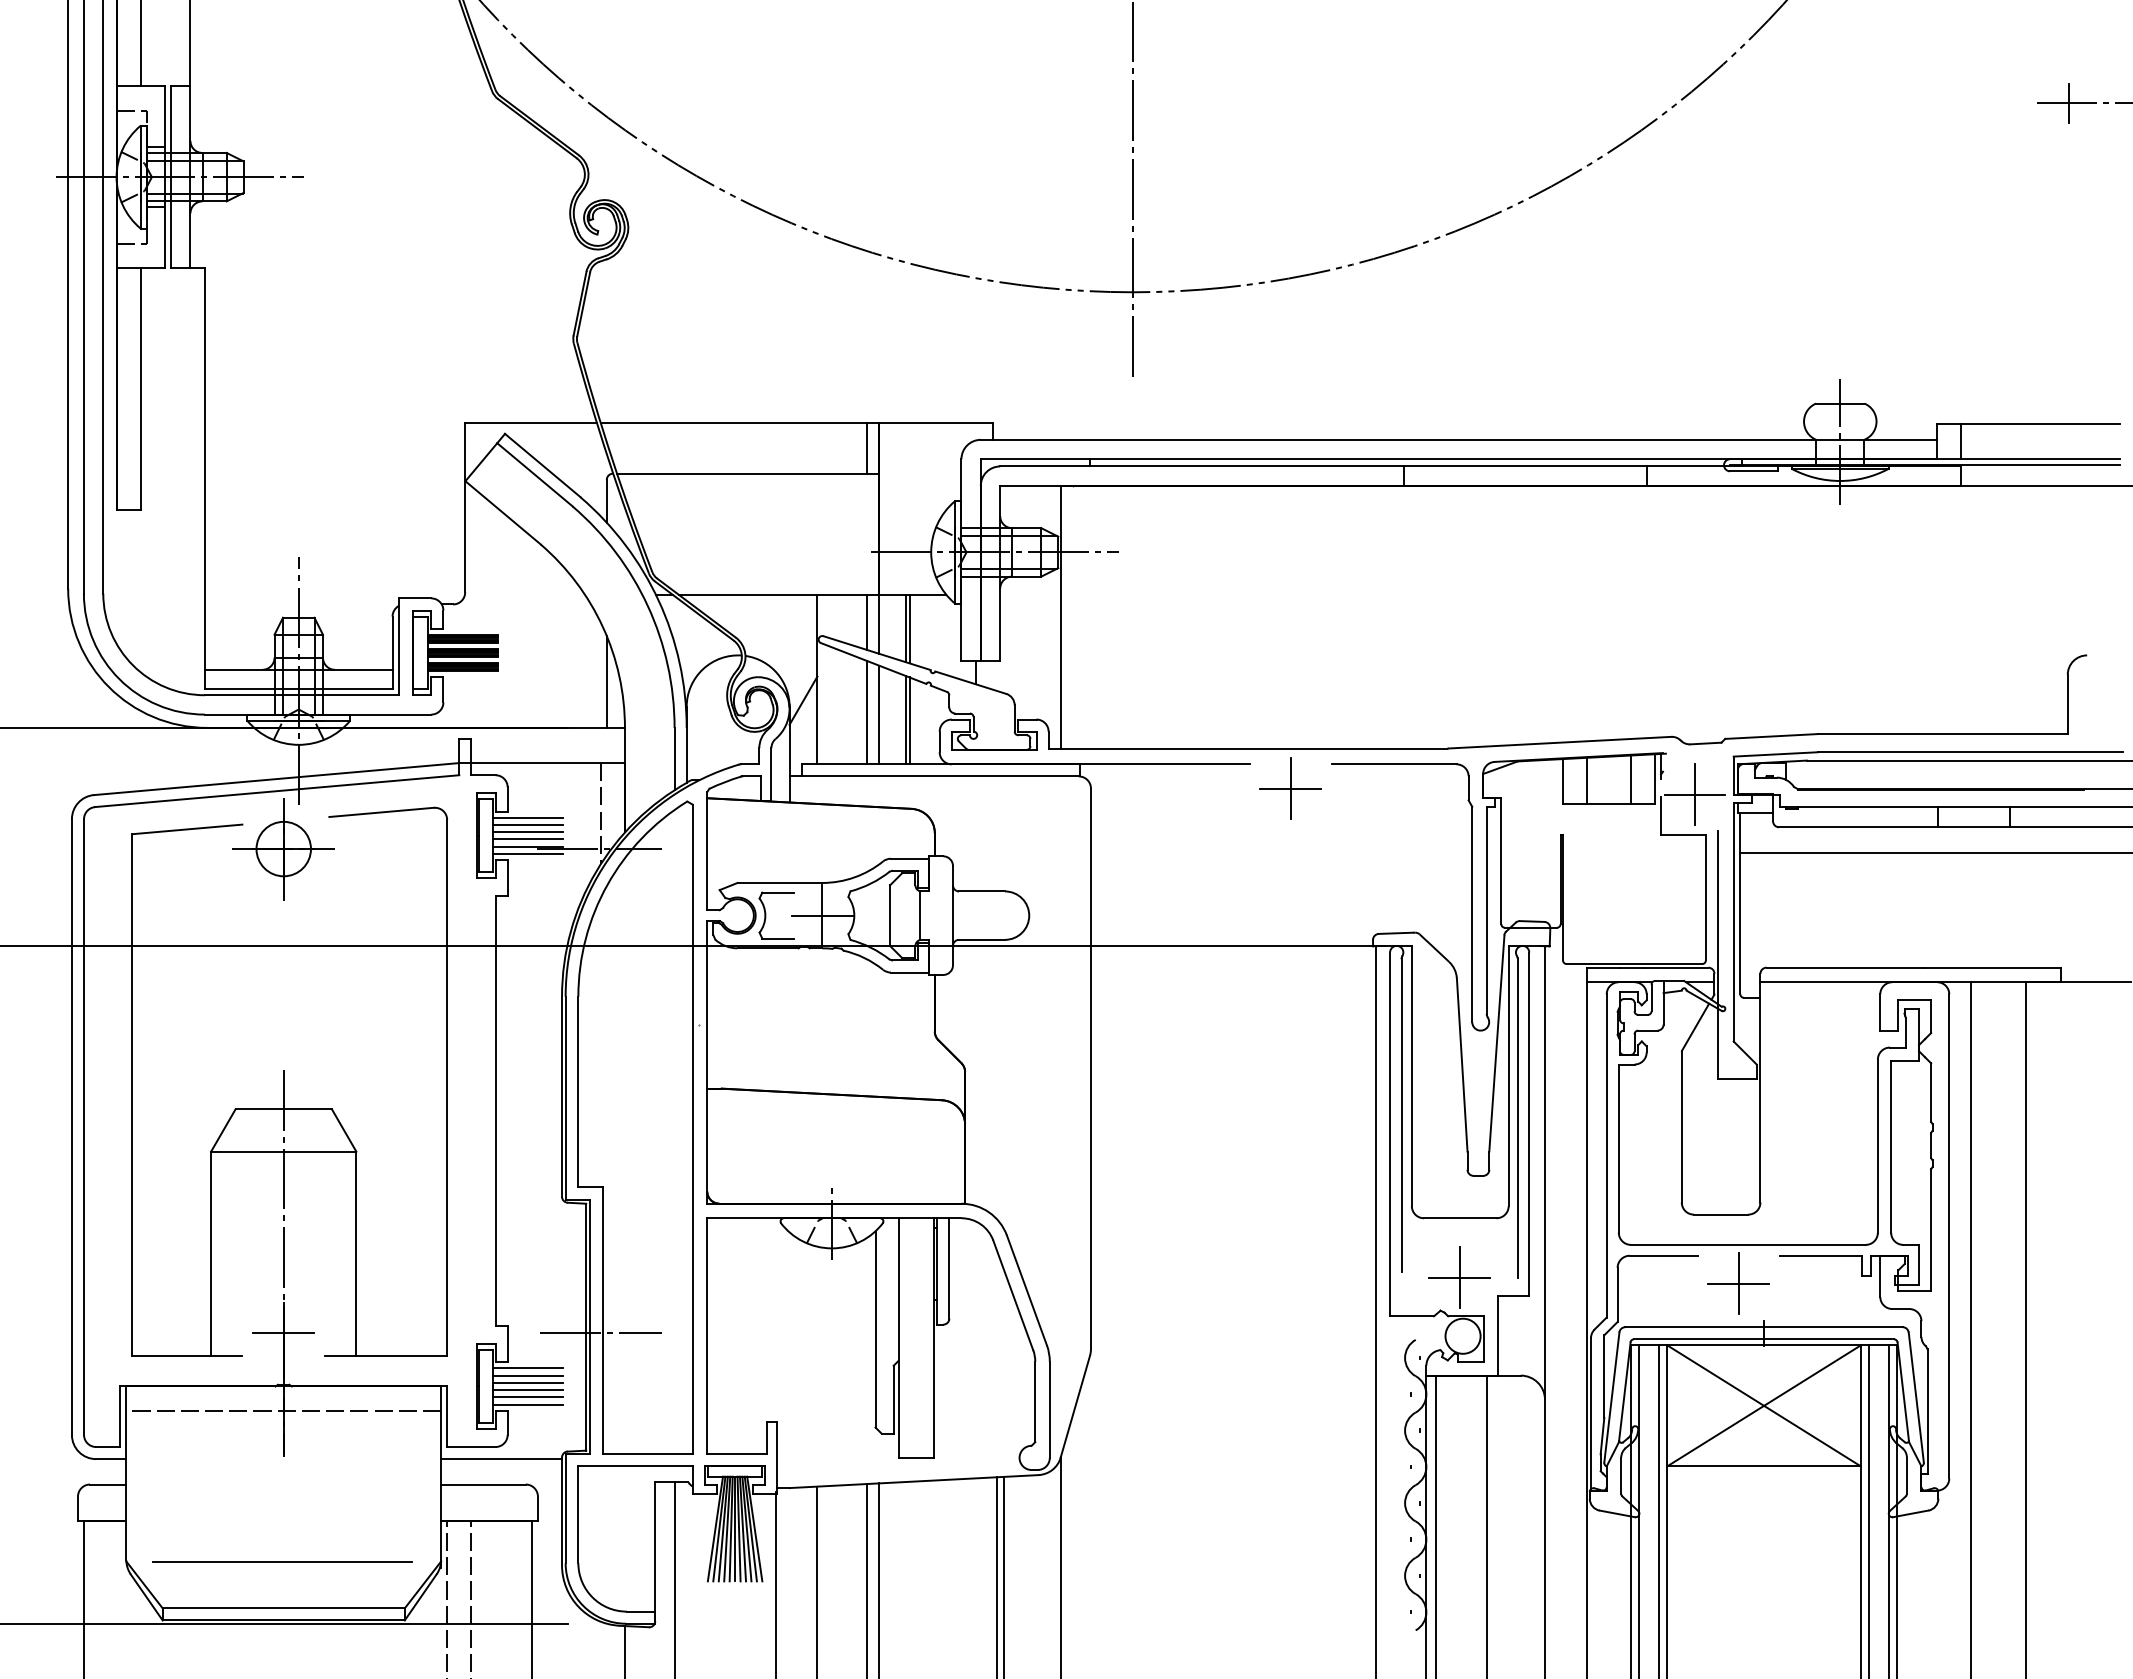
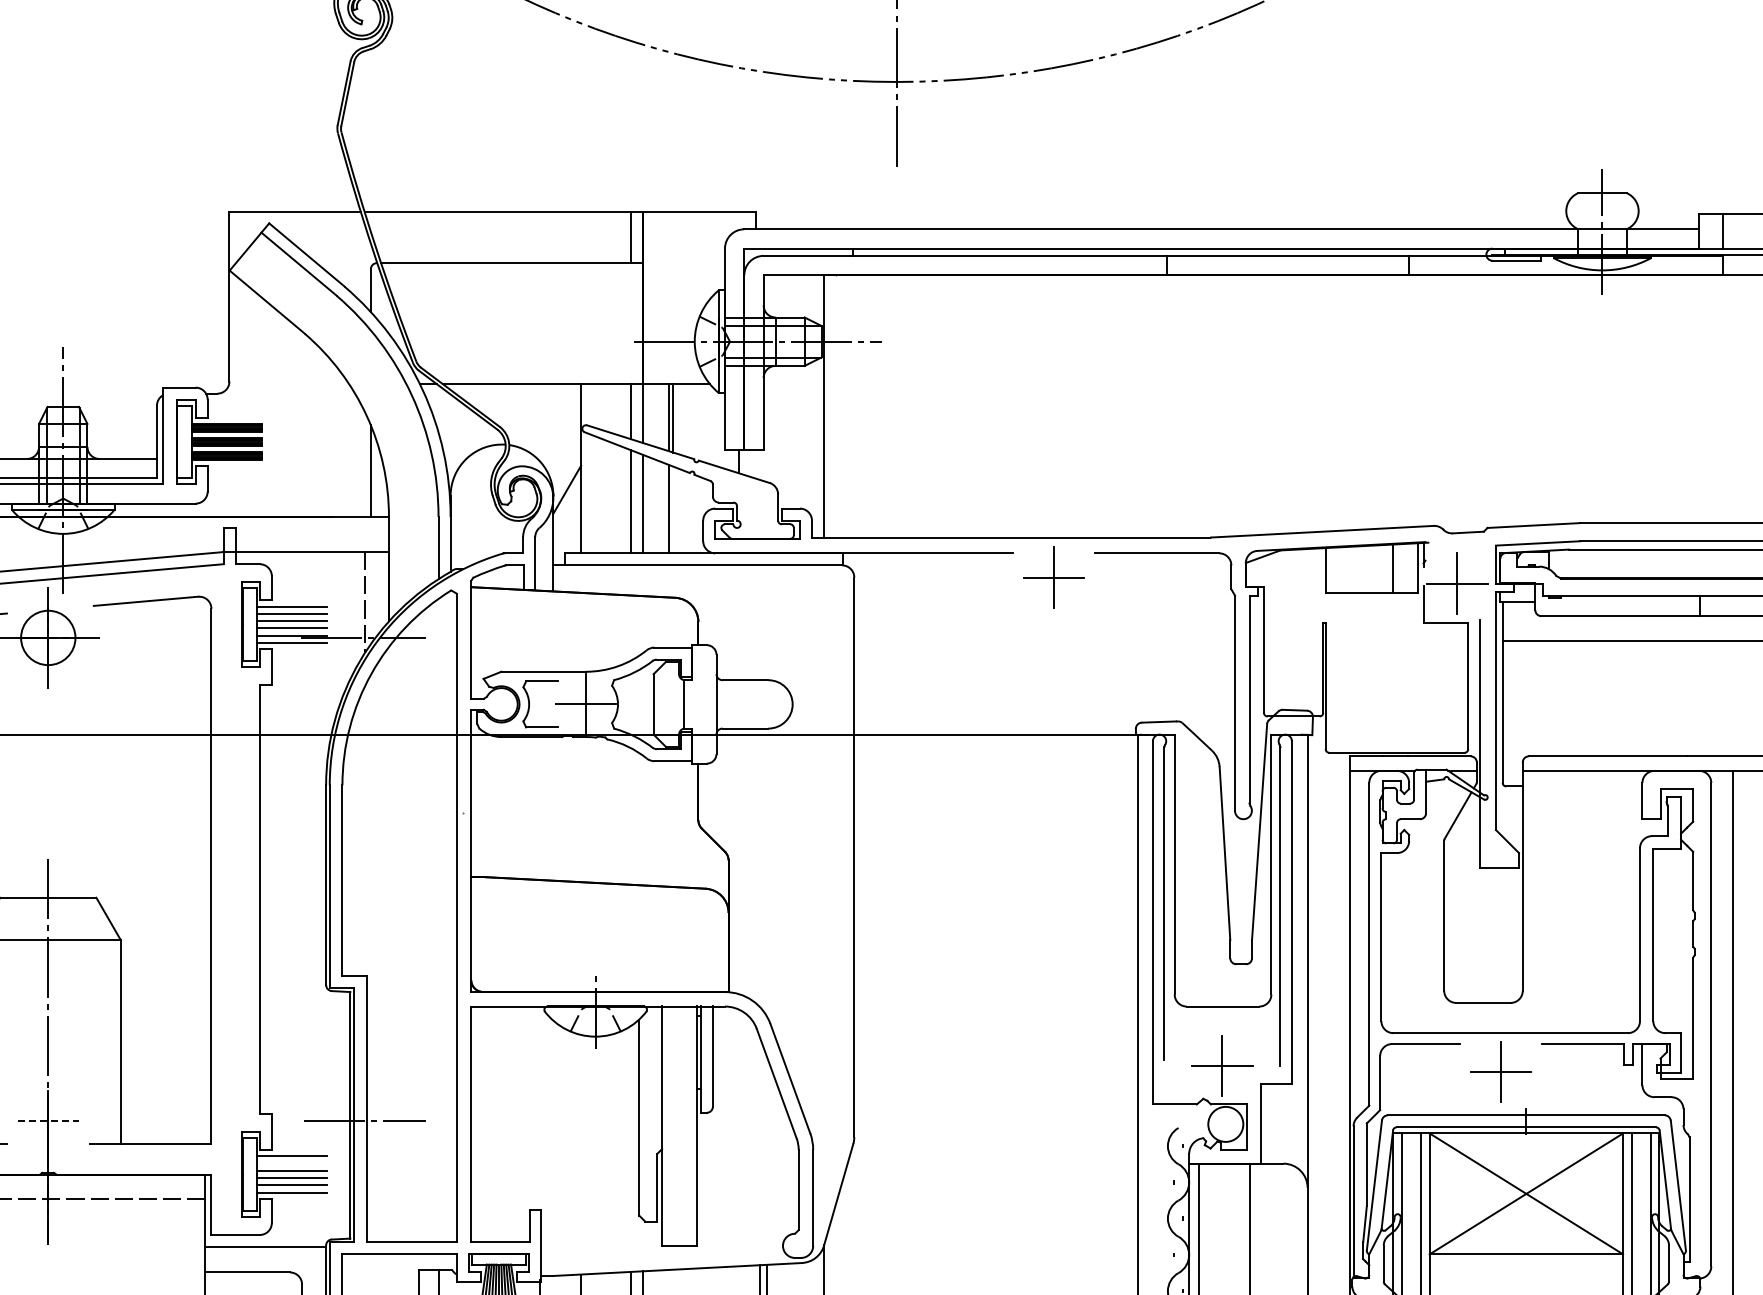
line: (909, 720) -> (673, 509), removed
line: (1587, 780) -> (1350, 569), removed
line: (284, 1333) -> (49, 1121), solid -> dashed
line: (528, 1375) -> (292, 1163), removed

